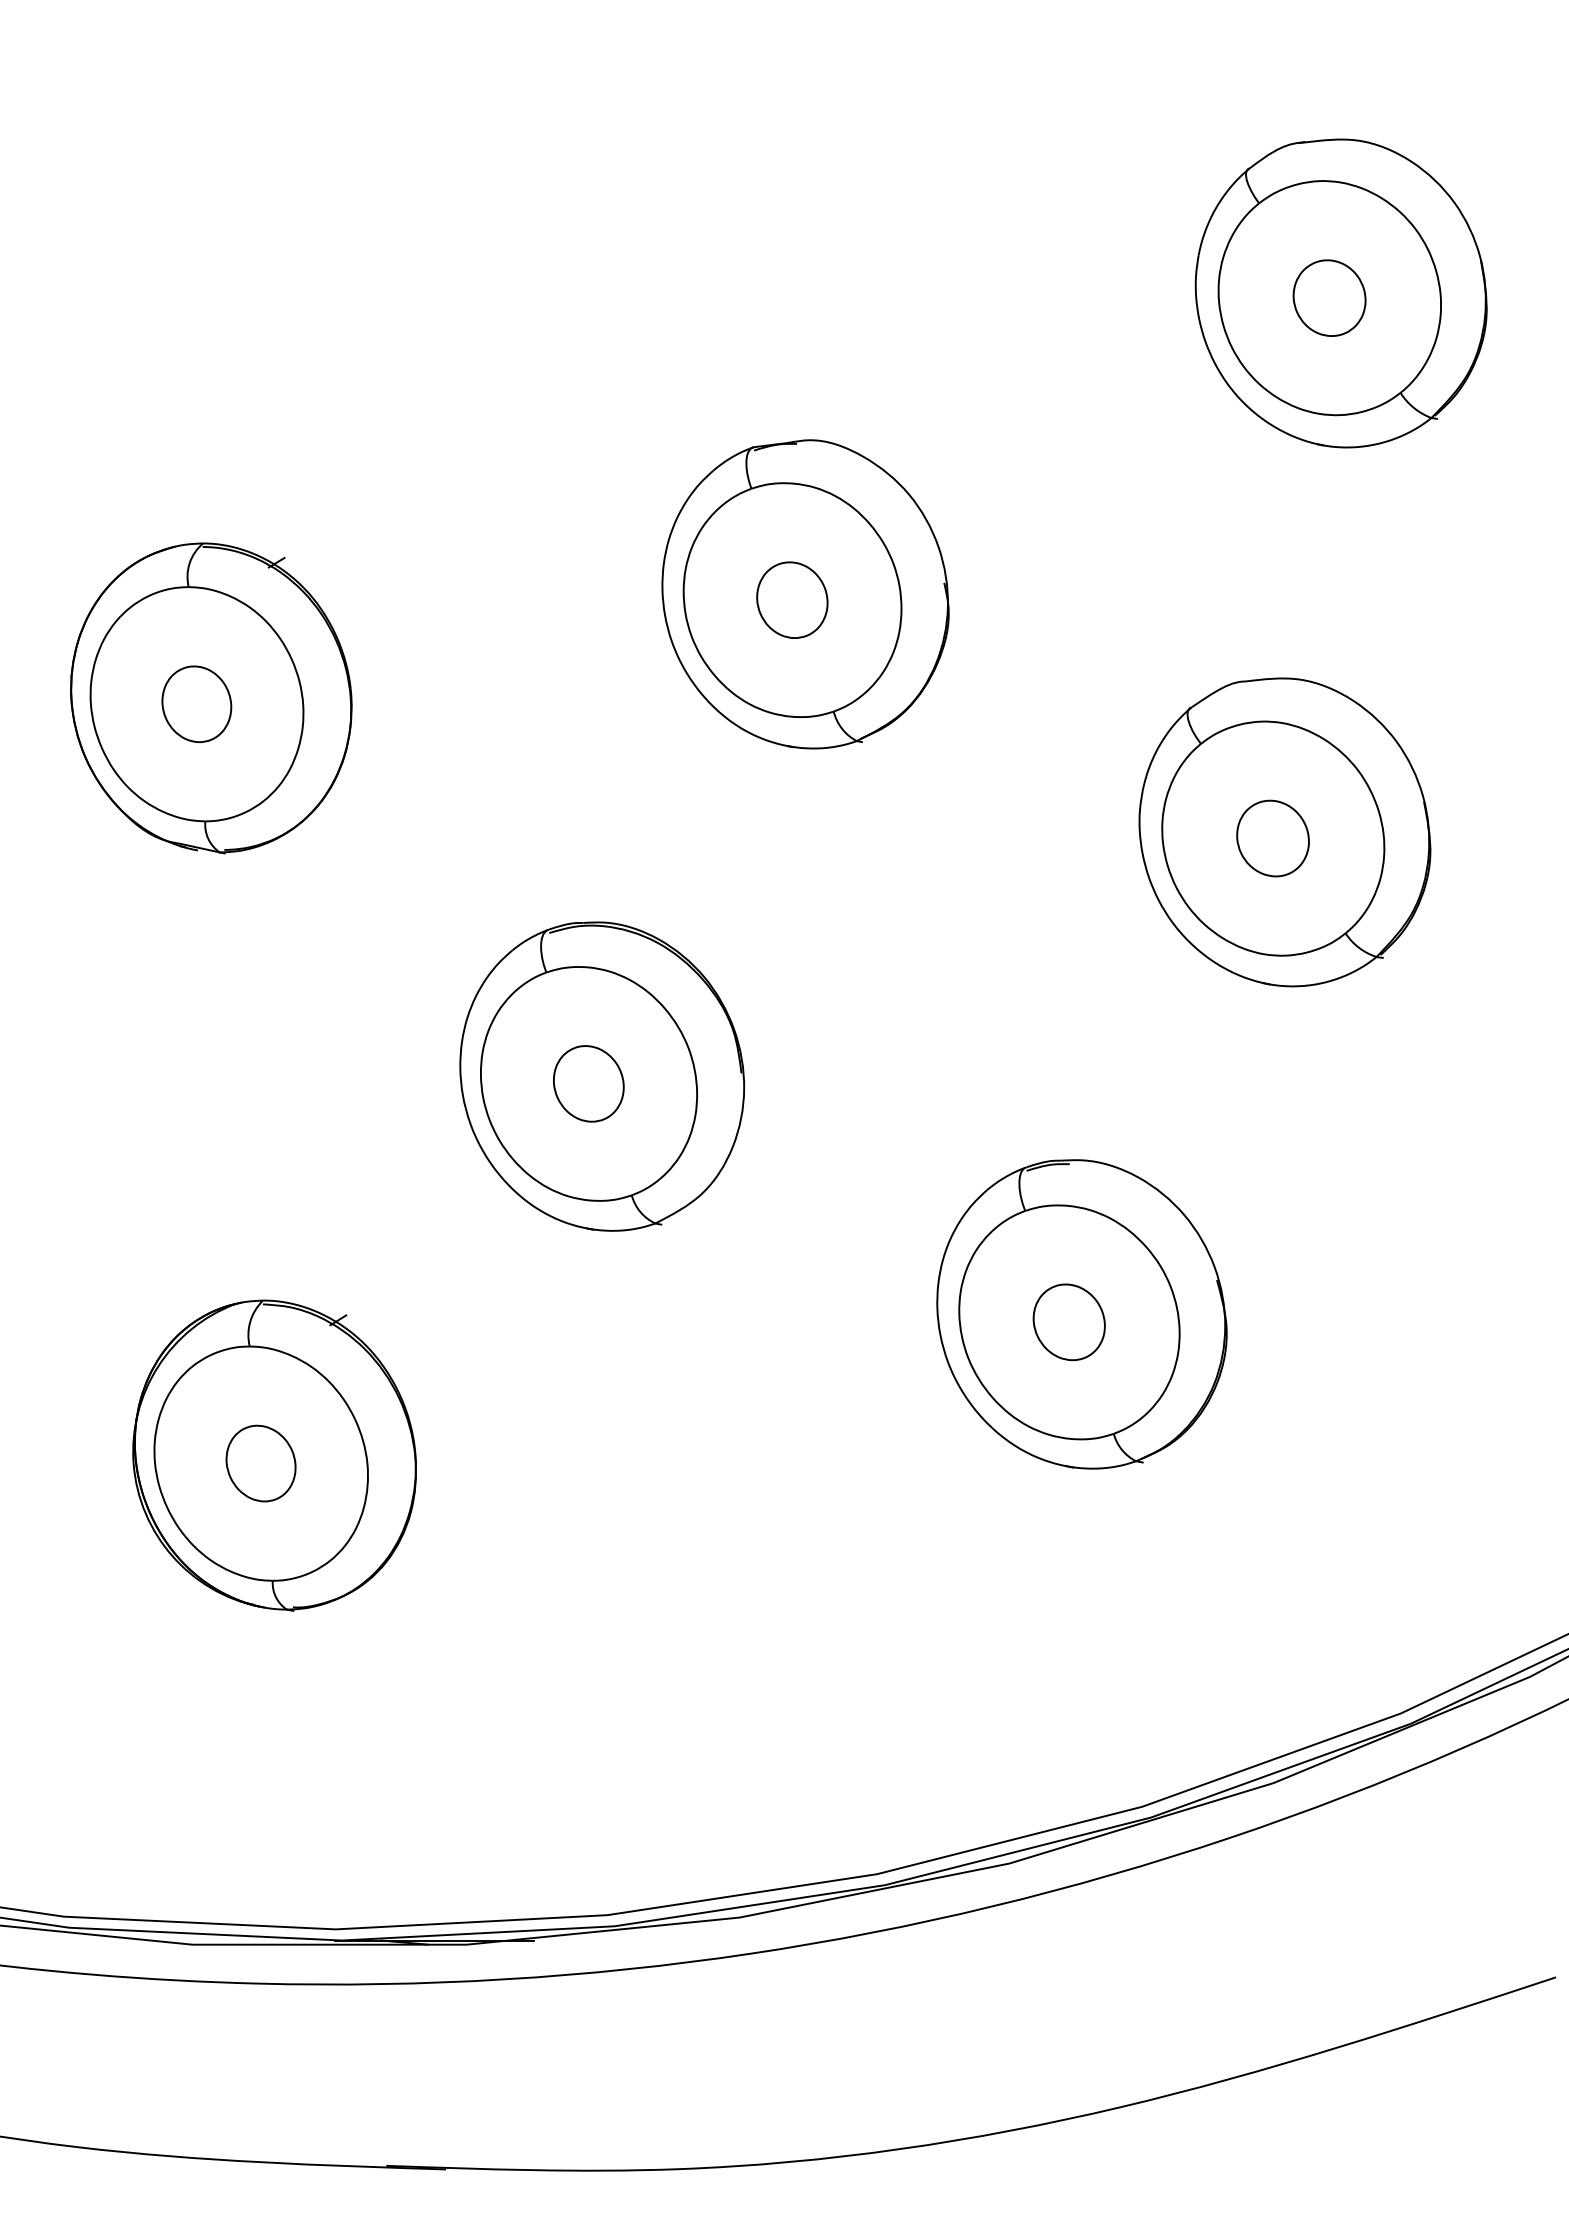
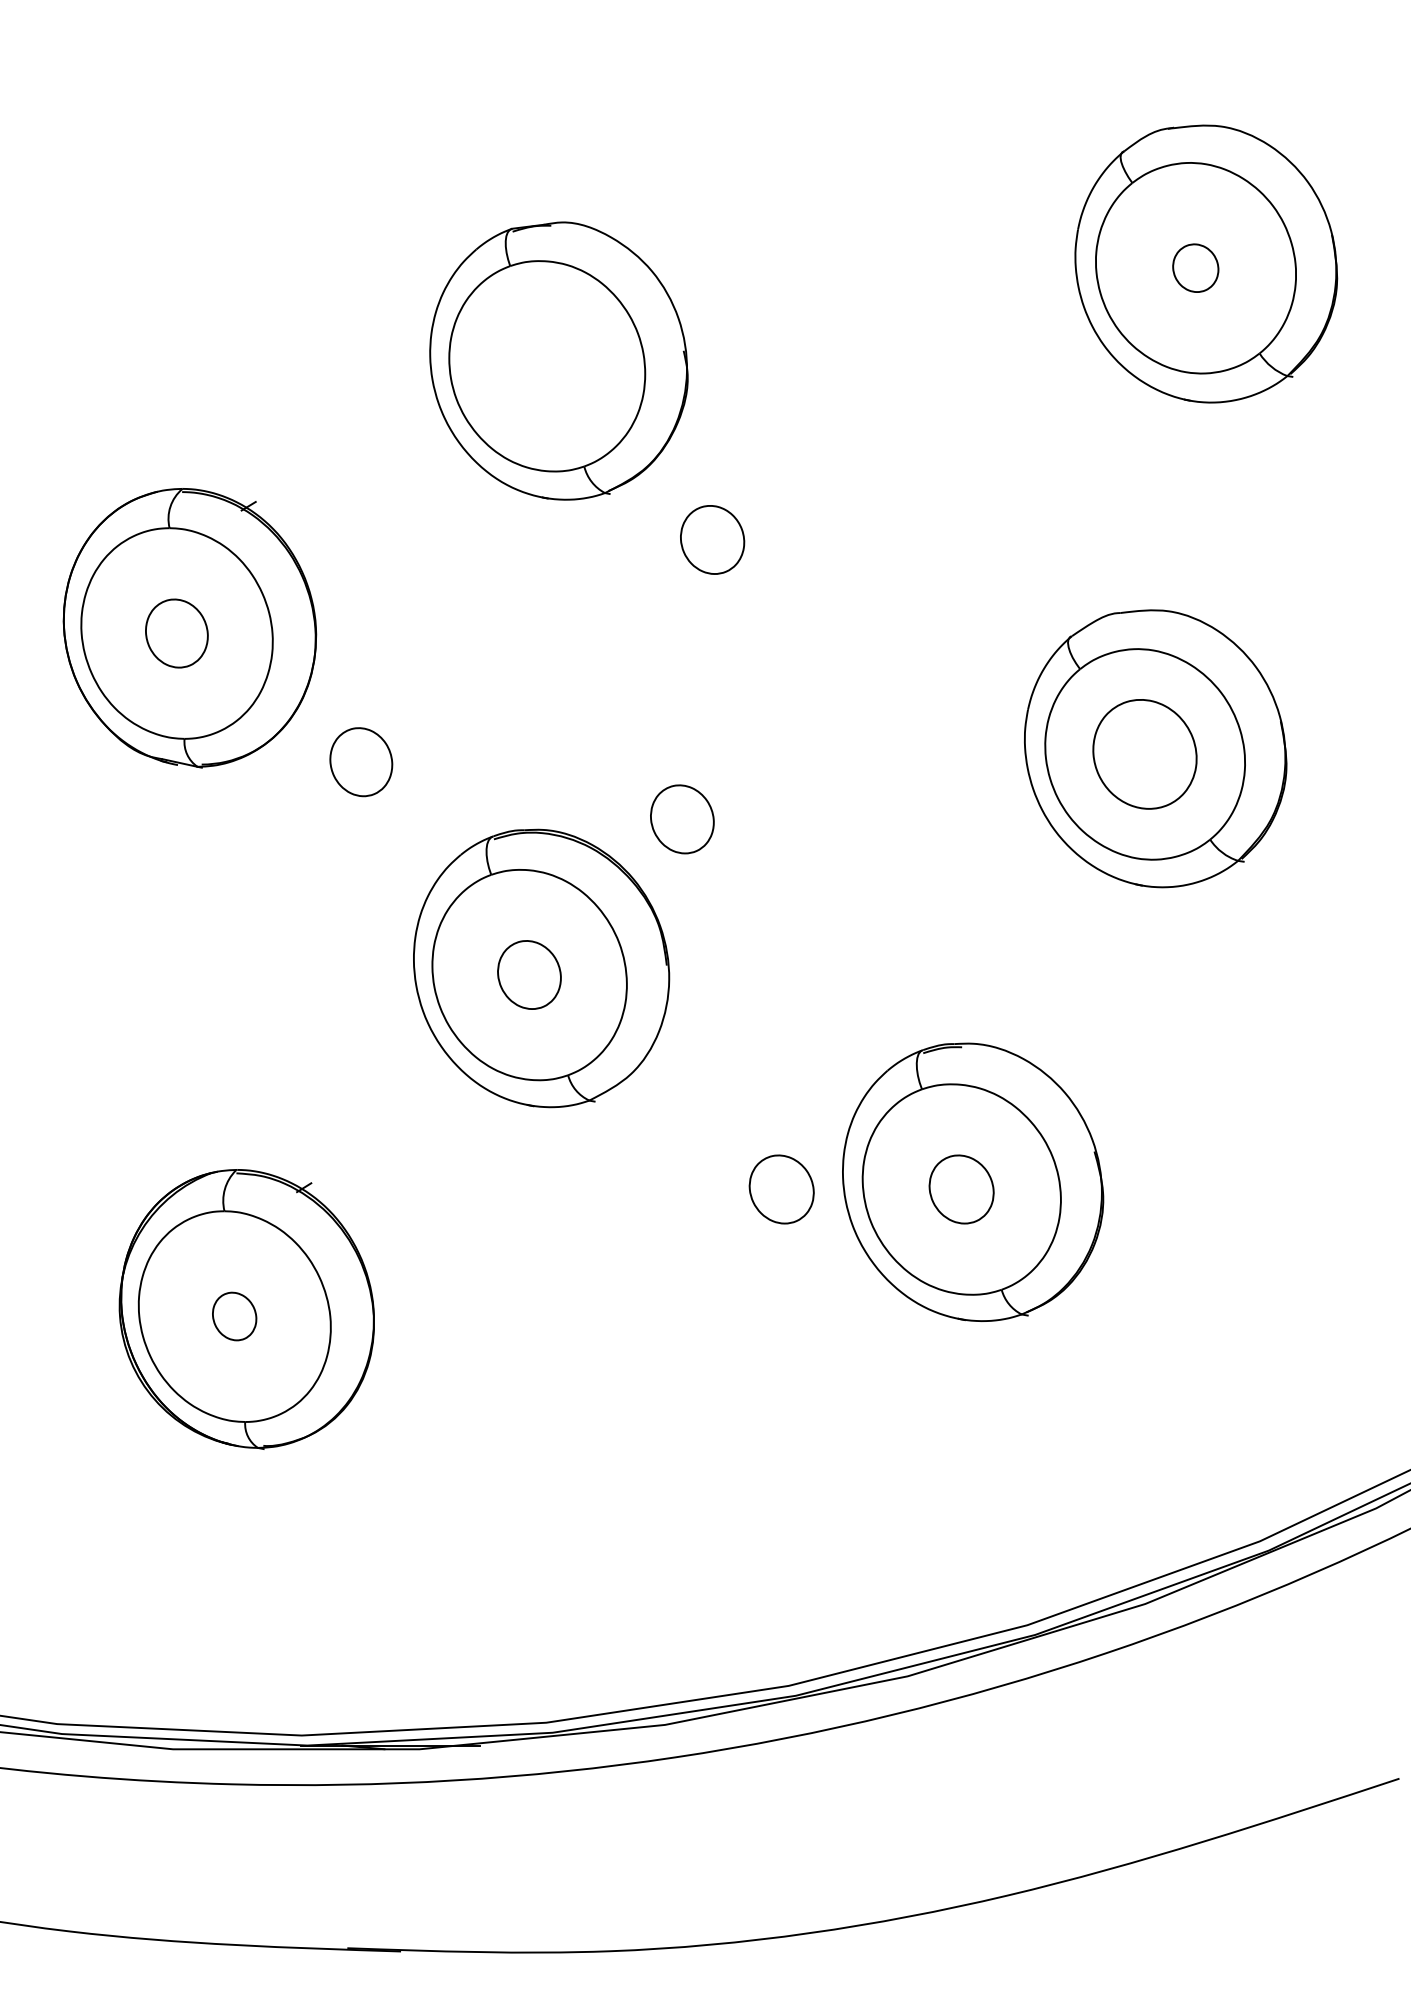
part: (1329, 297) -> (1195, 267), size x0.7
part: (805, 594) -> (558, 361), moved
part: (1272, 838) -> (1144, 754), size x1.6
part: (401, 846) -> (360, 761), added
part: (758, 910) -> (682, 819), added
part: (868, 1322) -> (781, 1189), added
part: (260, 1463) -> (234, 1316), size x0.7

